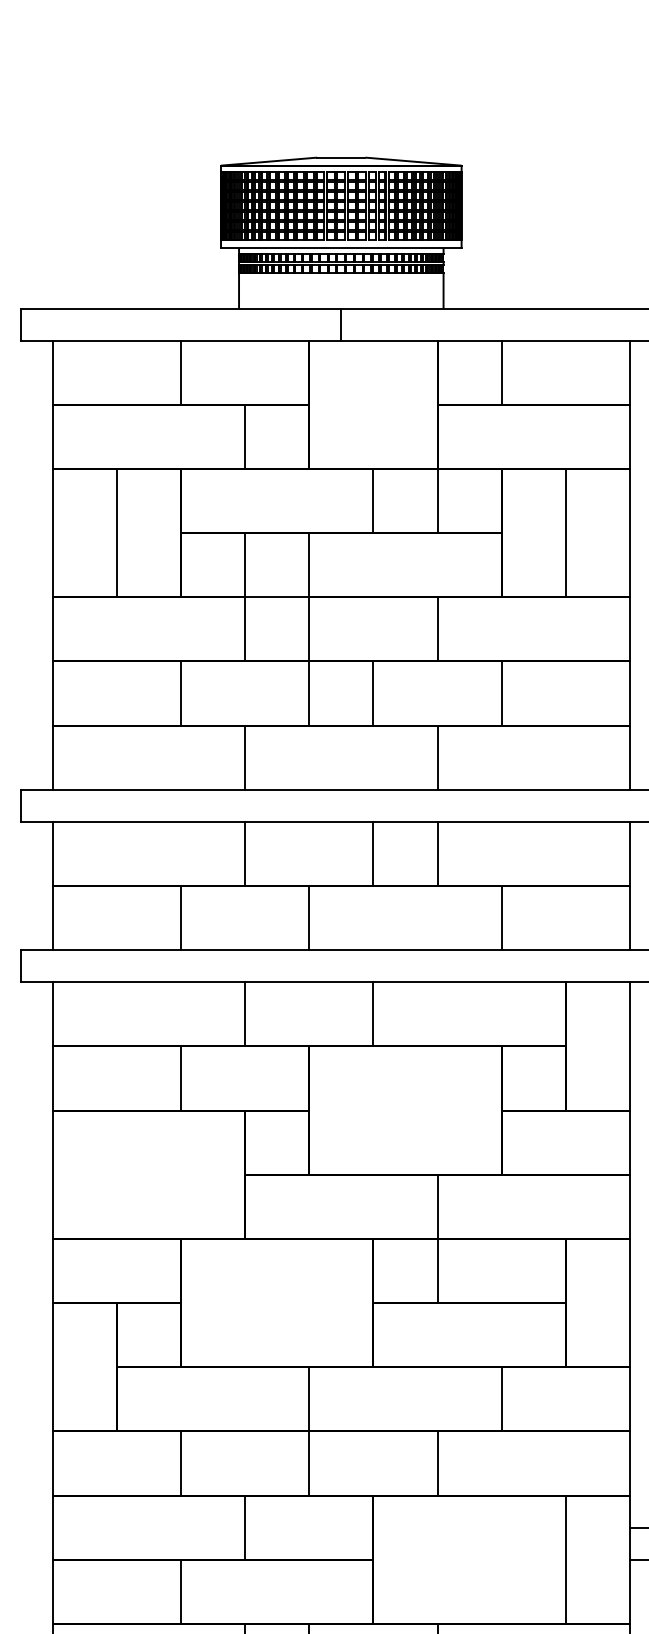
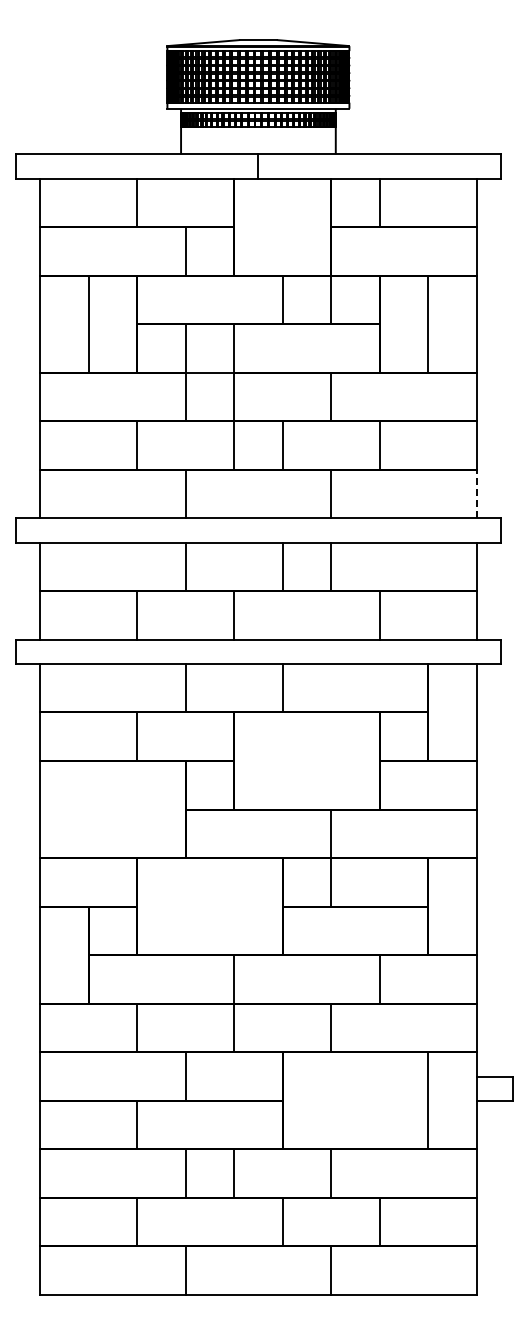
line: (629, 757) -> (476, 493), solid -> dashed

